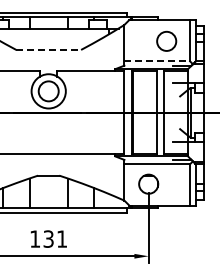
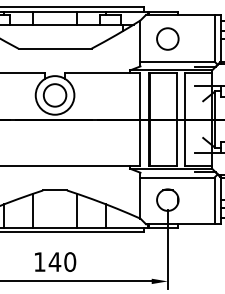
circle: (166, 40) -> (167, 38), moved
line: (49, 49) -> (55, 48), dashed -> solid
line: (157, 61) -> (177, 61), dashed -> solid
text: (55, 238) -> (62, 261), 131 -> 140

